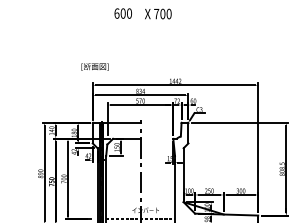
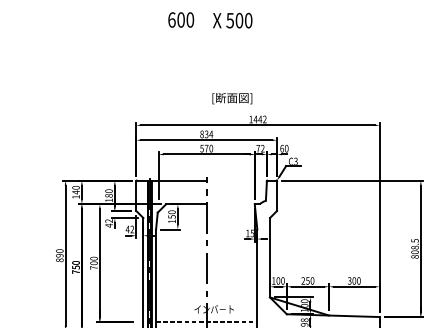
text: (156, 14) -> (230, 21), 700 -> 500
text: (94, 66) -> (231, 97), moved

